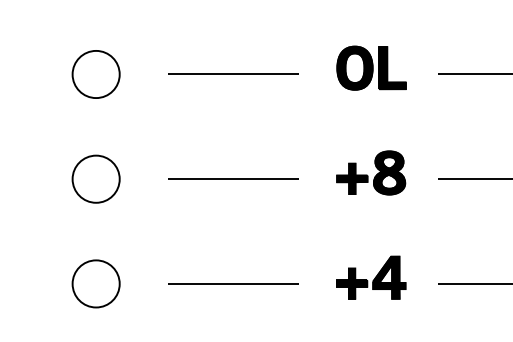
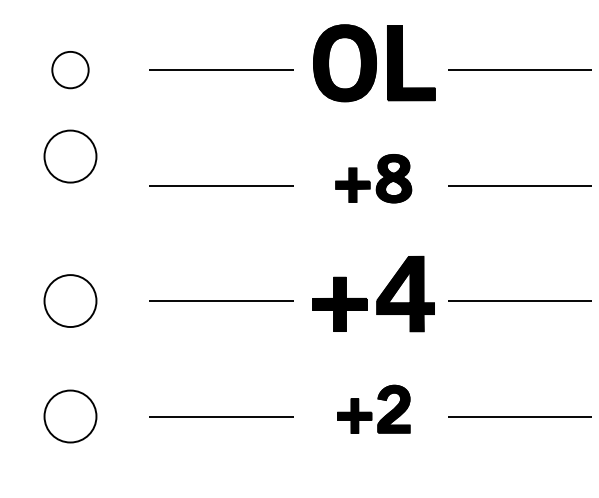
part: (370, 67) -> (373, 62), size x1.6
part: (96, 73) -> (70, 69), size x0.7
part: (96, 179) -> (70, 156), moved
part: (370, 277) -> (373, 294), size x1.6

